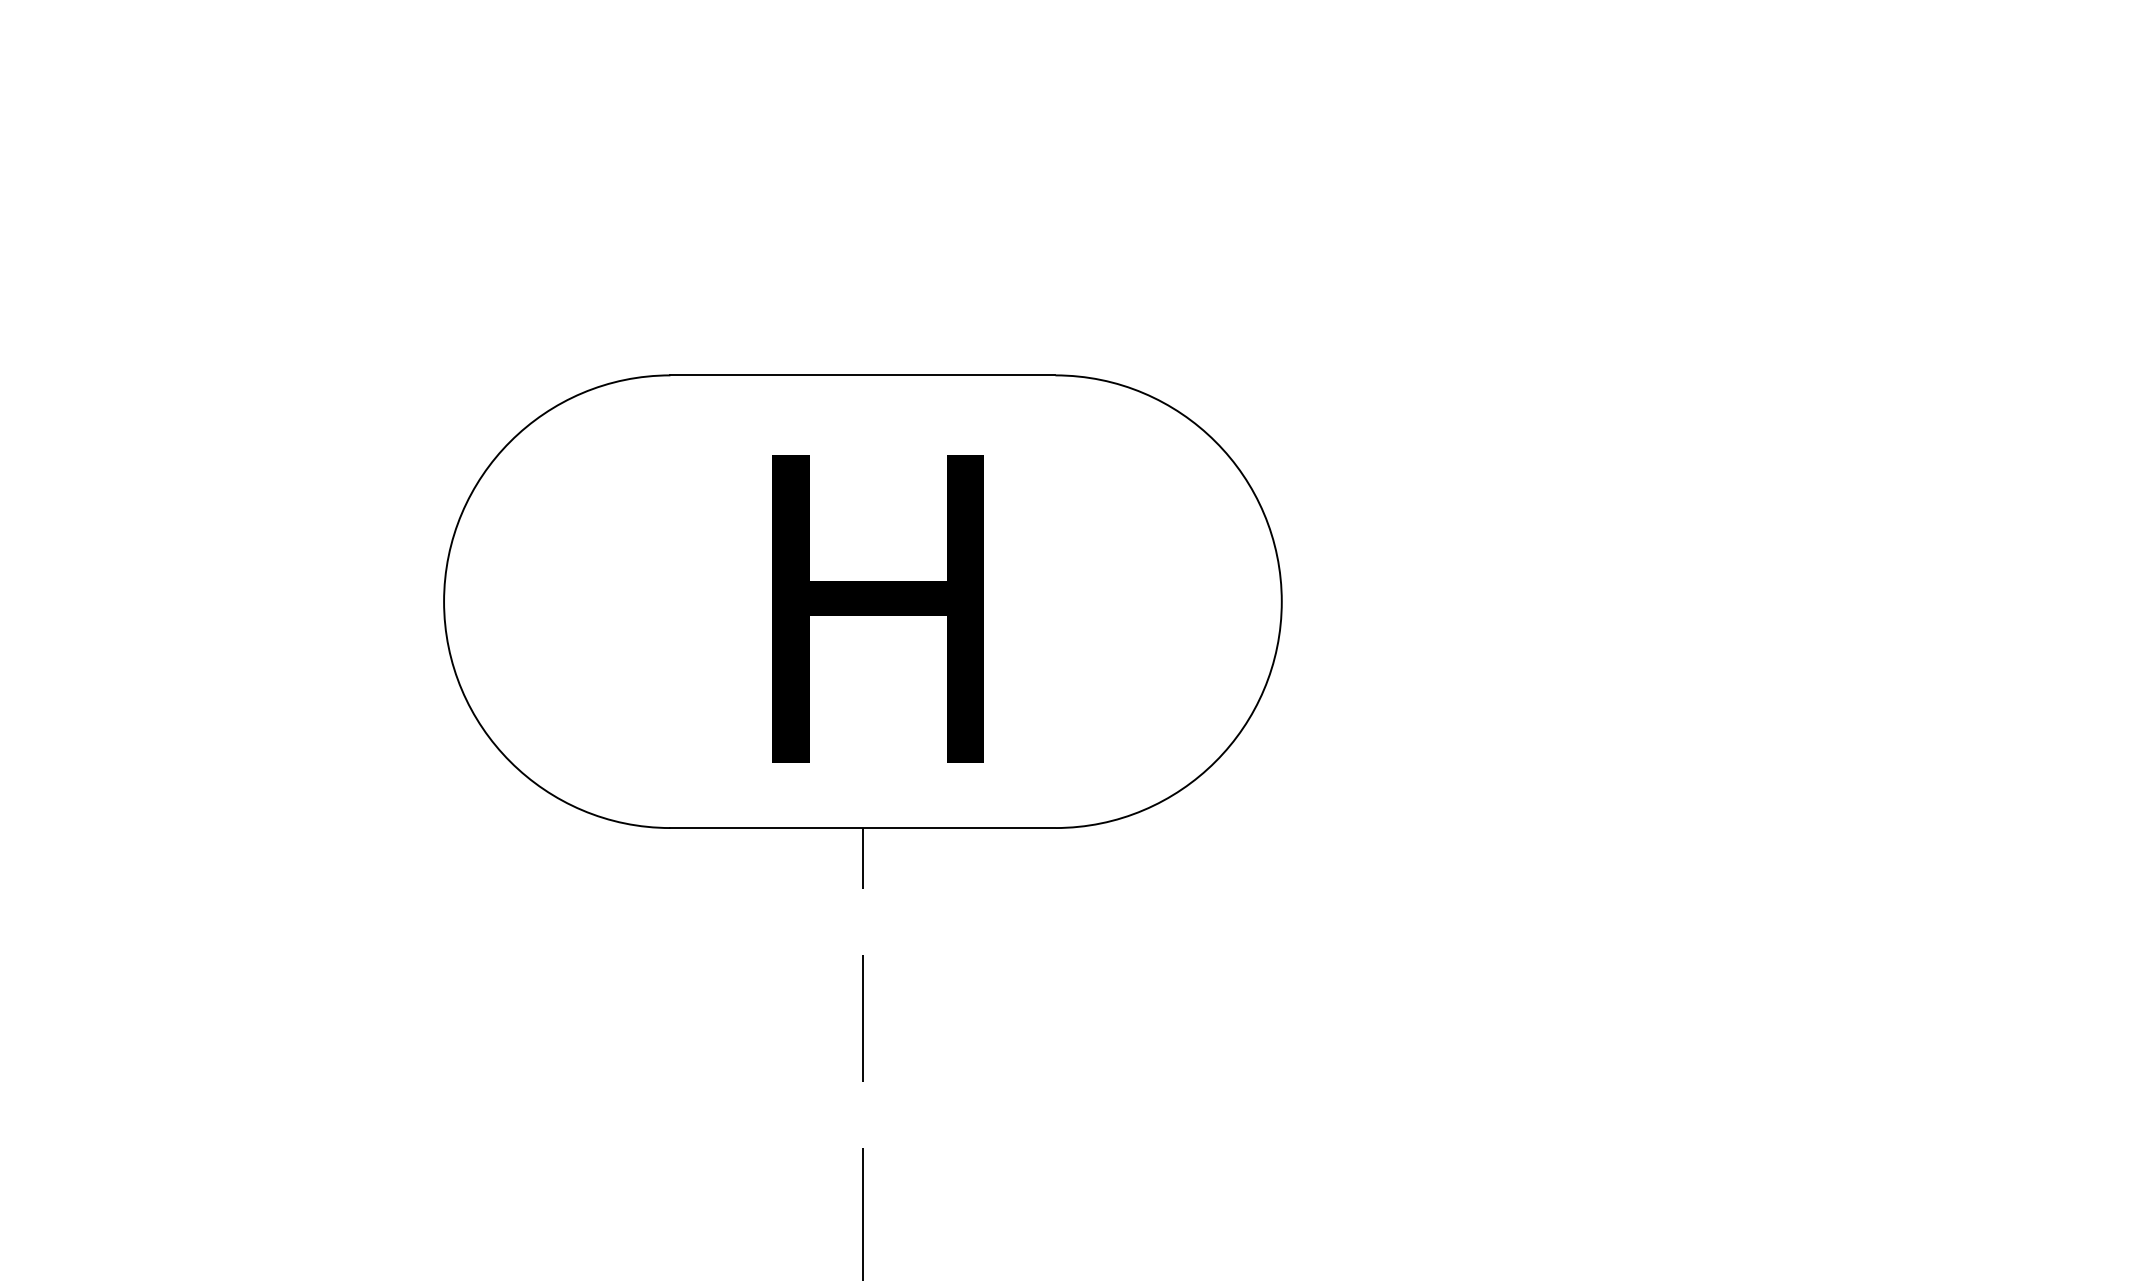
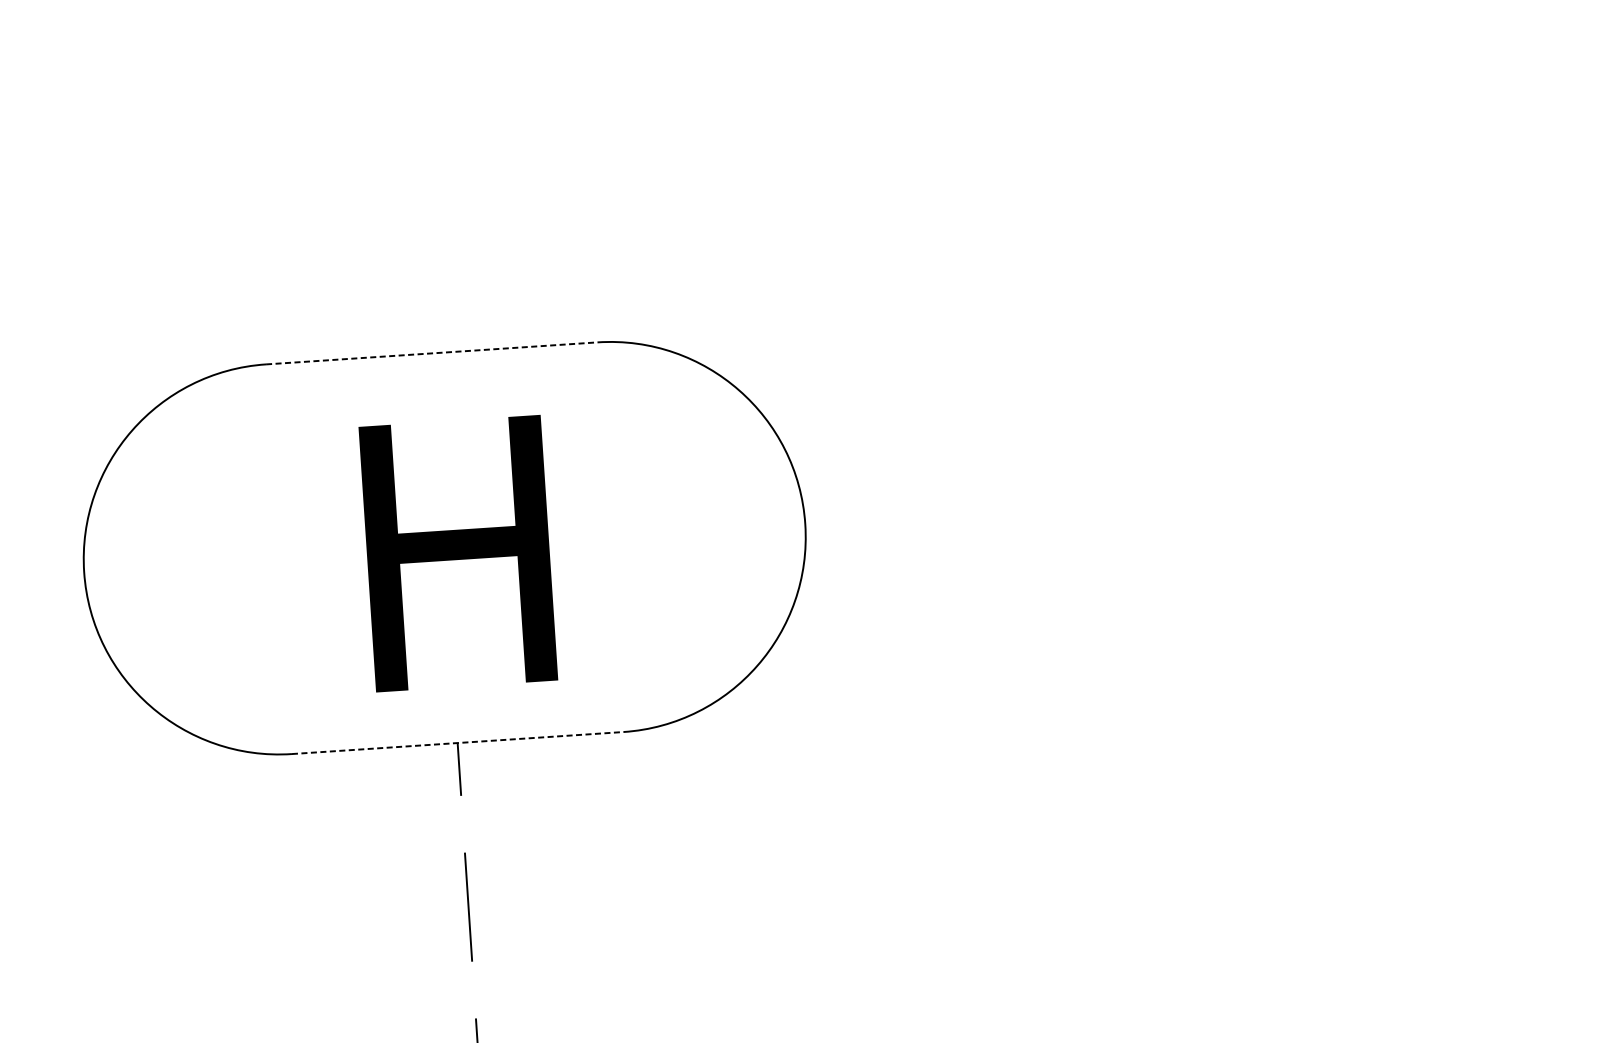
line: (862, 375) -> (431, 353), solid -> dashed
line: (862, 828) -> (457, 743), solid -> dashed

